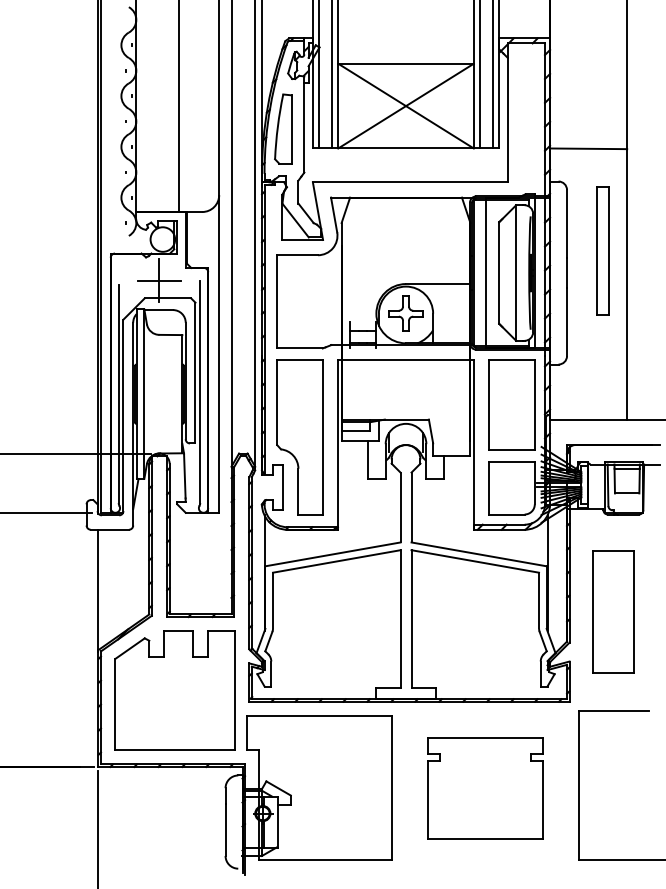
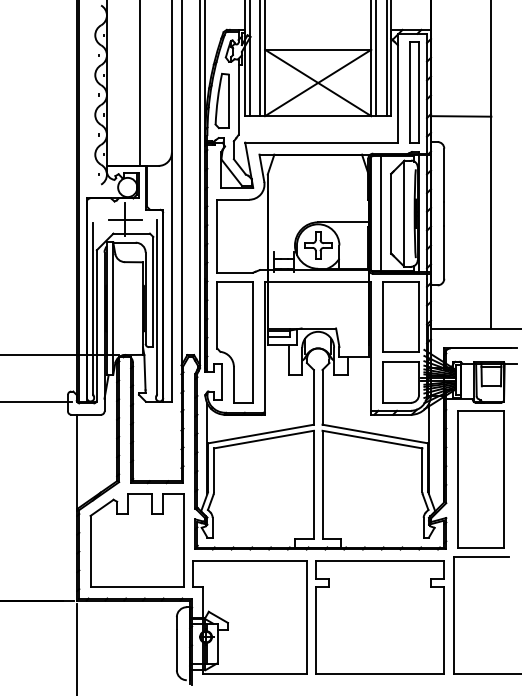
part: (602, 250) -> (414, 91), moved
part: (613, 611) -> (480, 478), size x1.43
part: (485, 787) -> (380, 616), size x1.43

